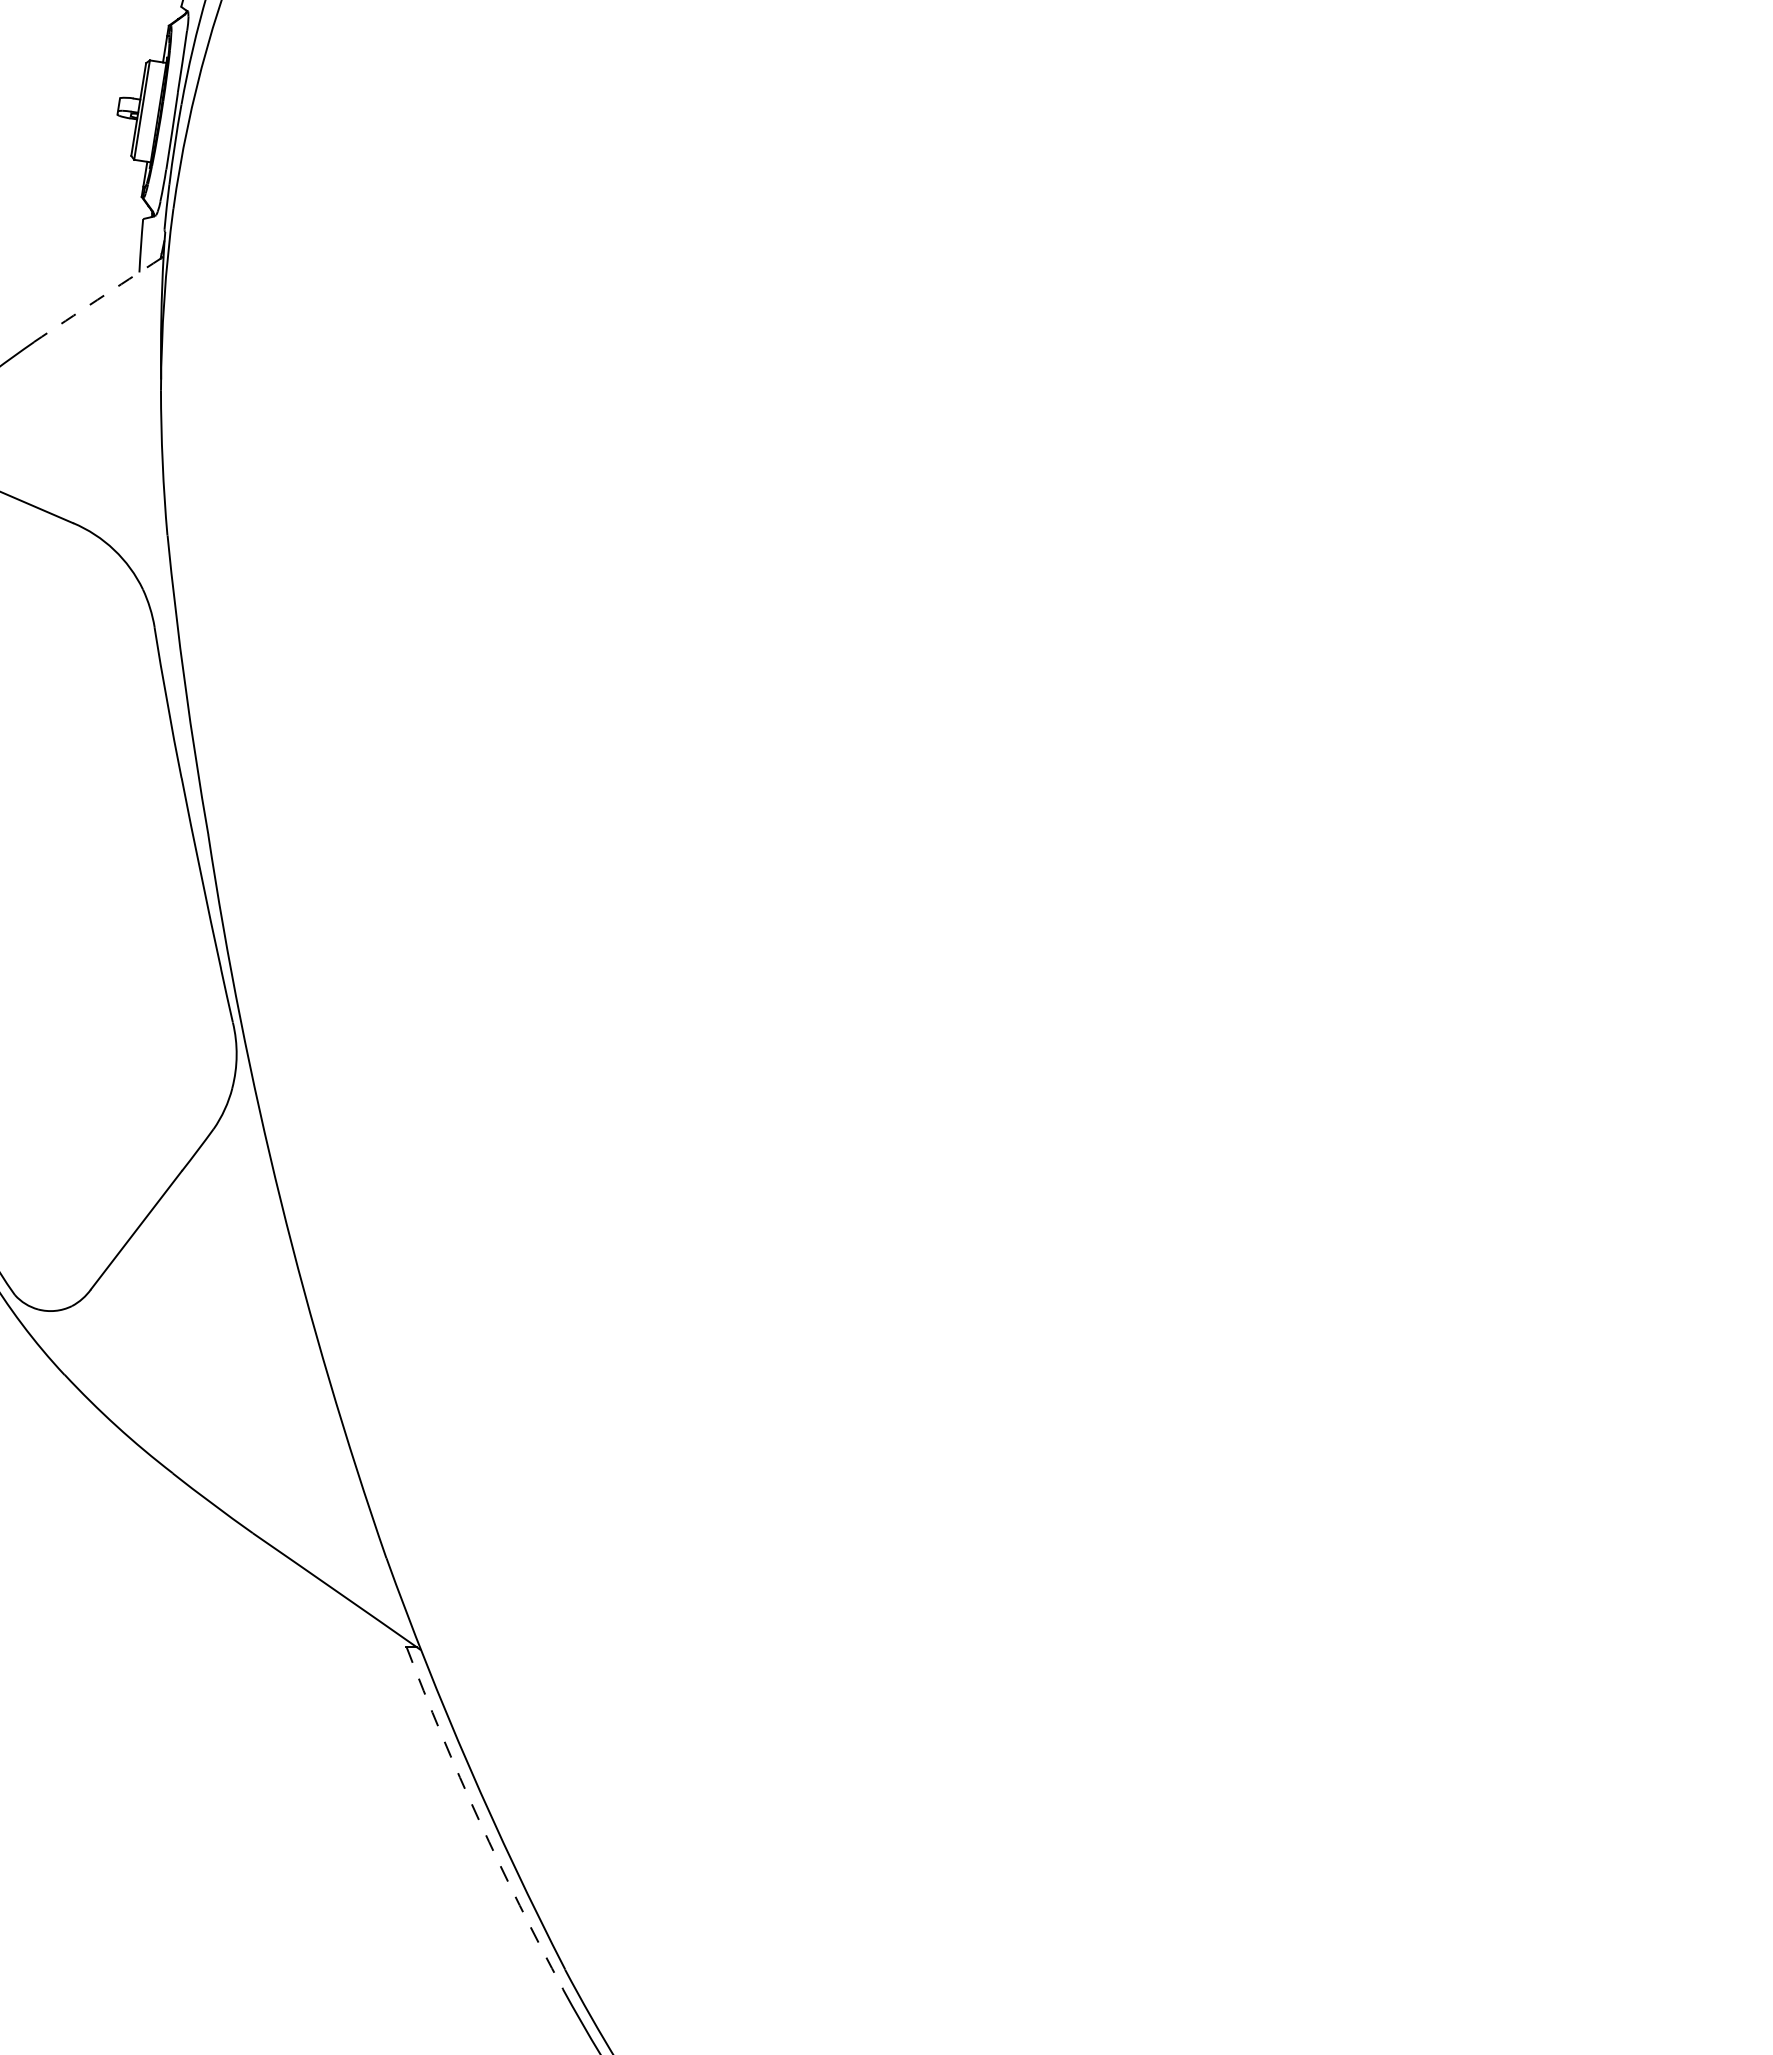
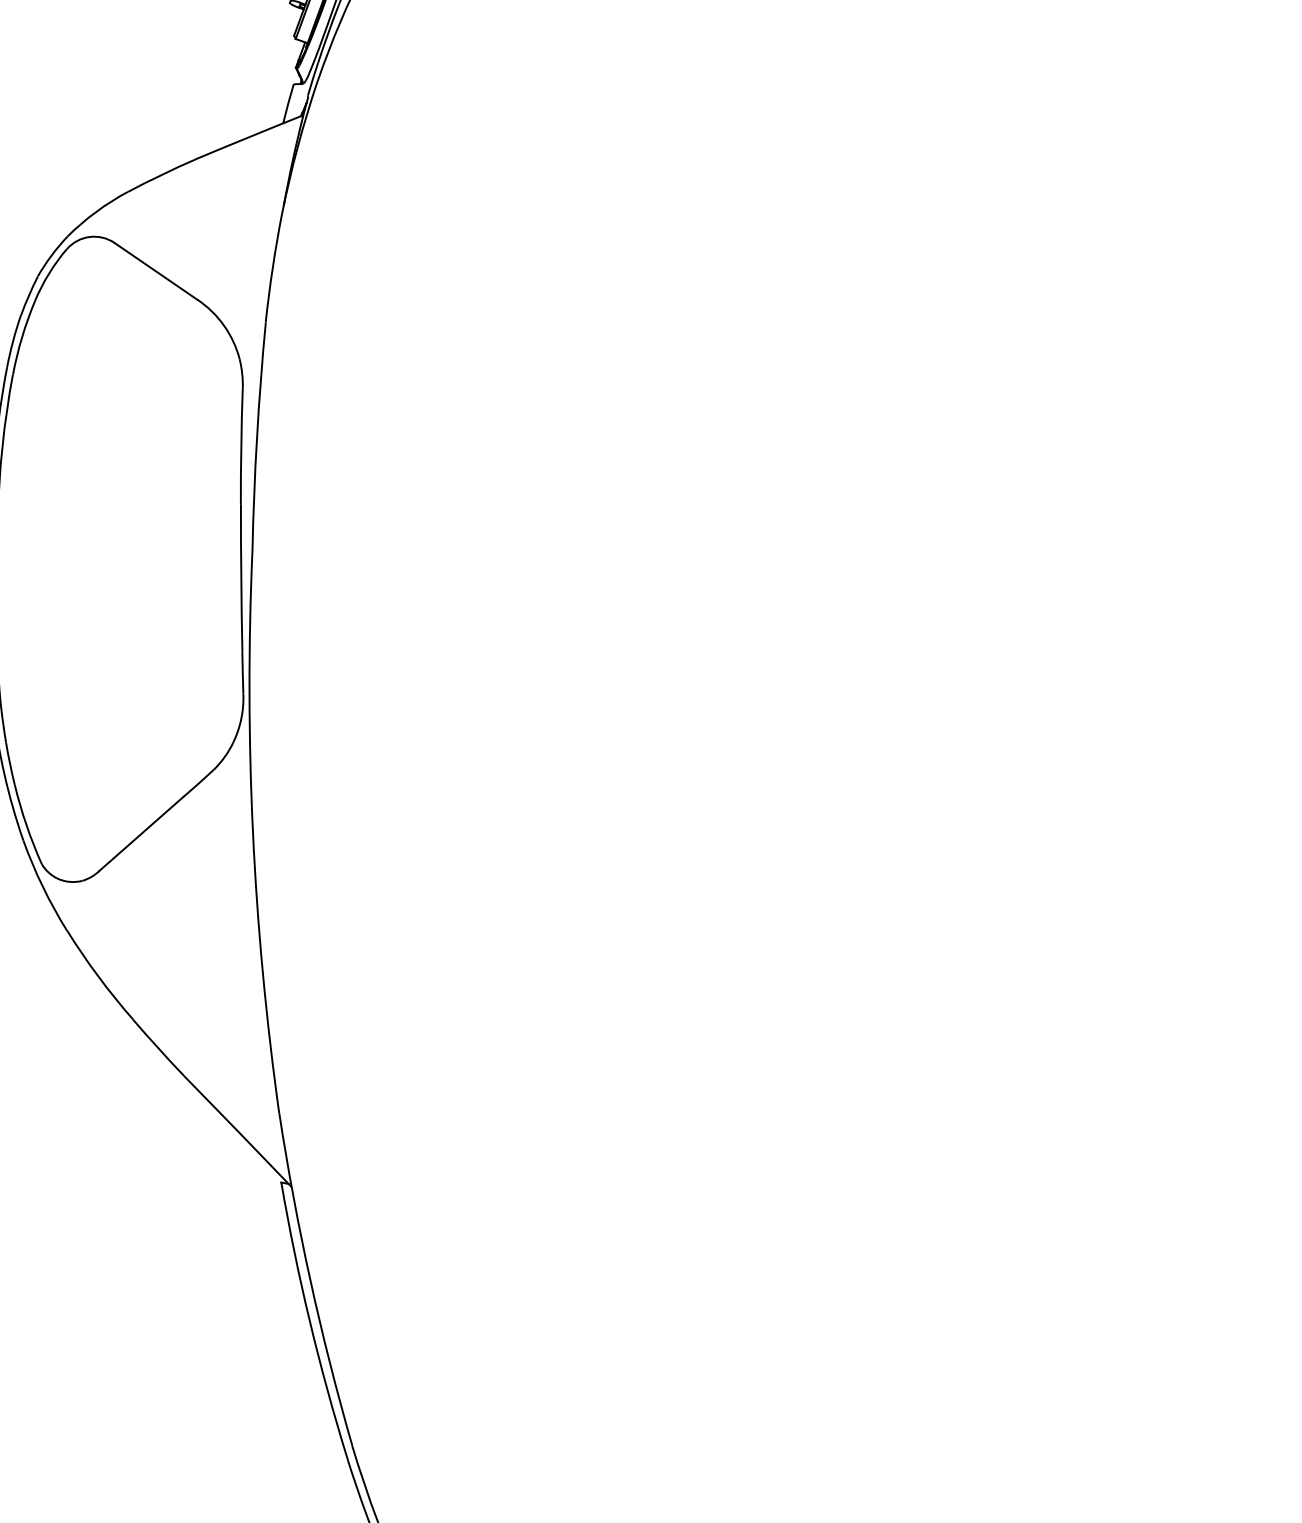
arc: (97, 299) -> (248, 137), dashed -> solid
arc: (479, 1820) -> (310, 1321), dashed -> solid

